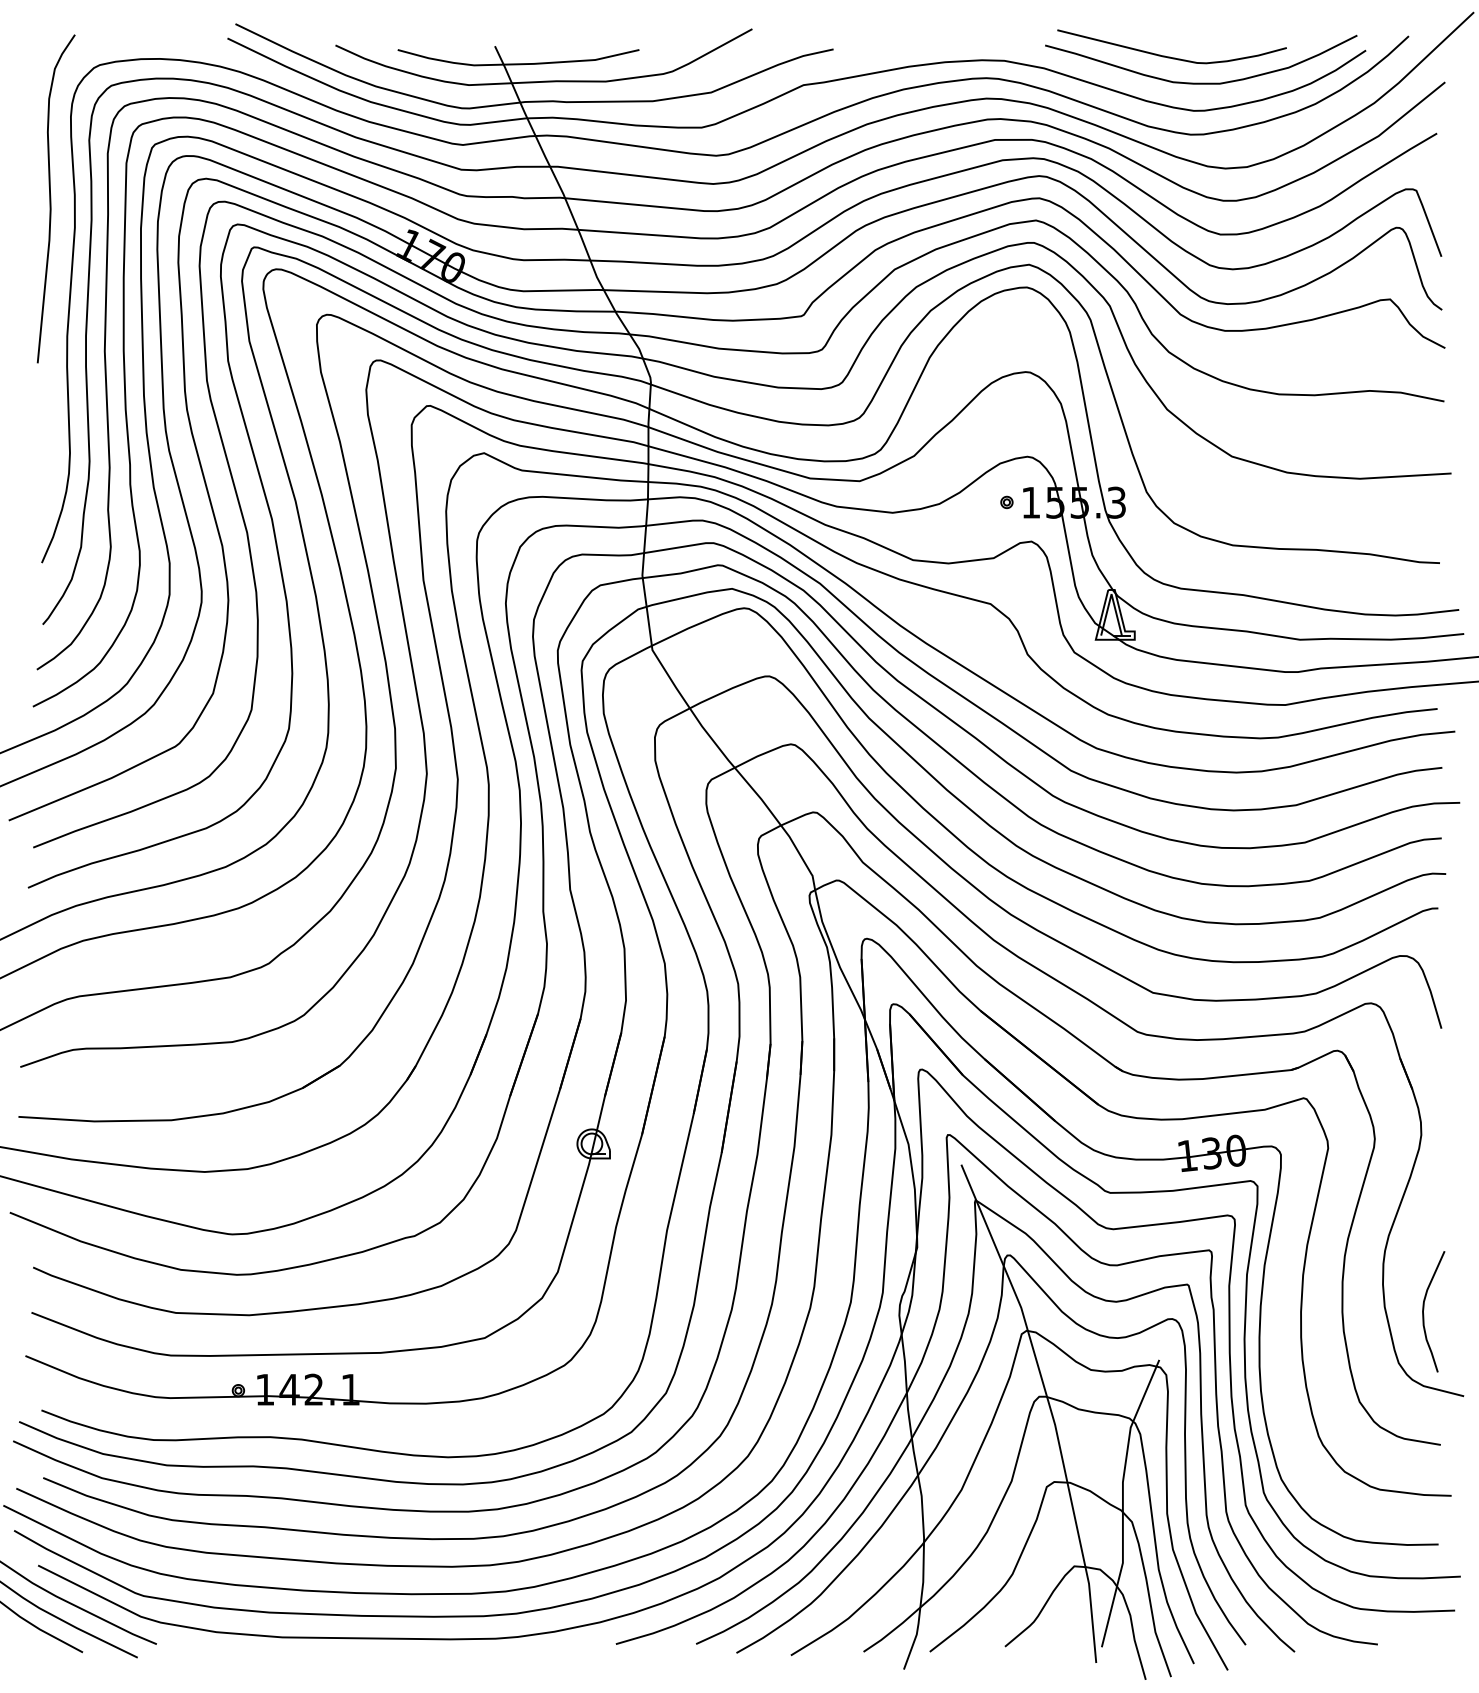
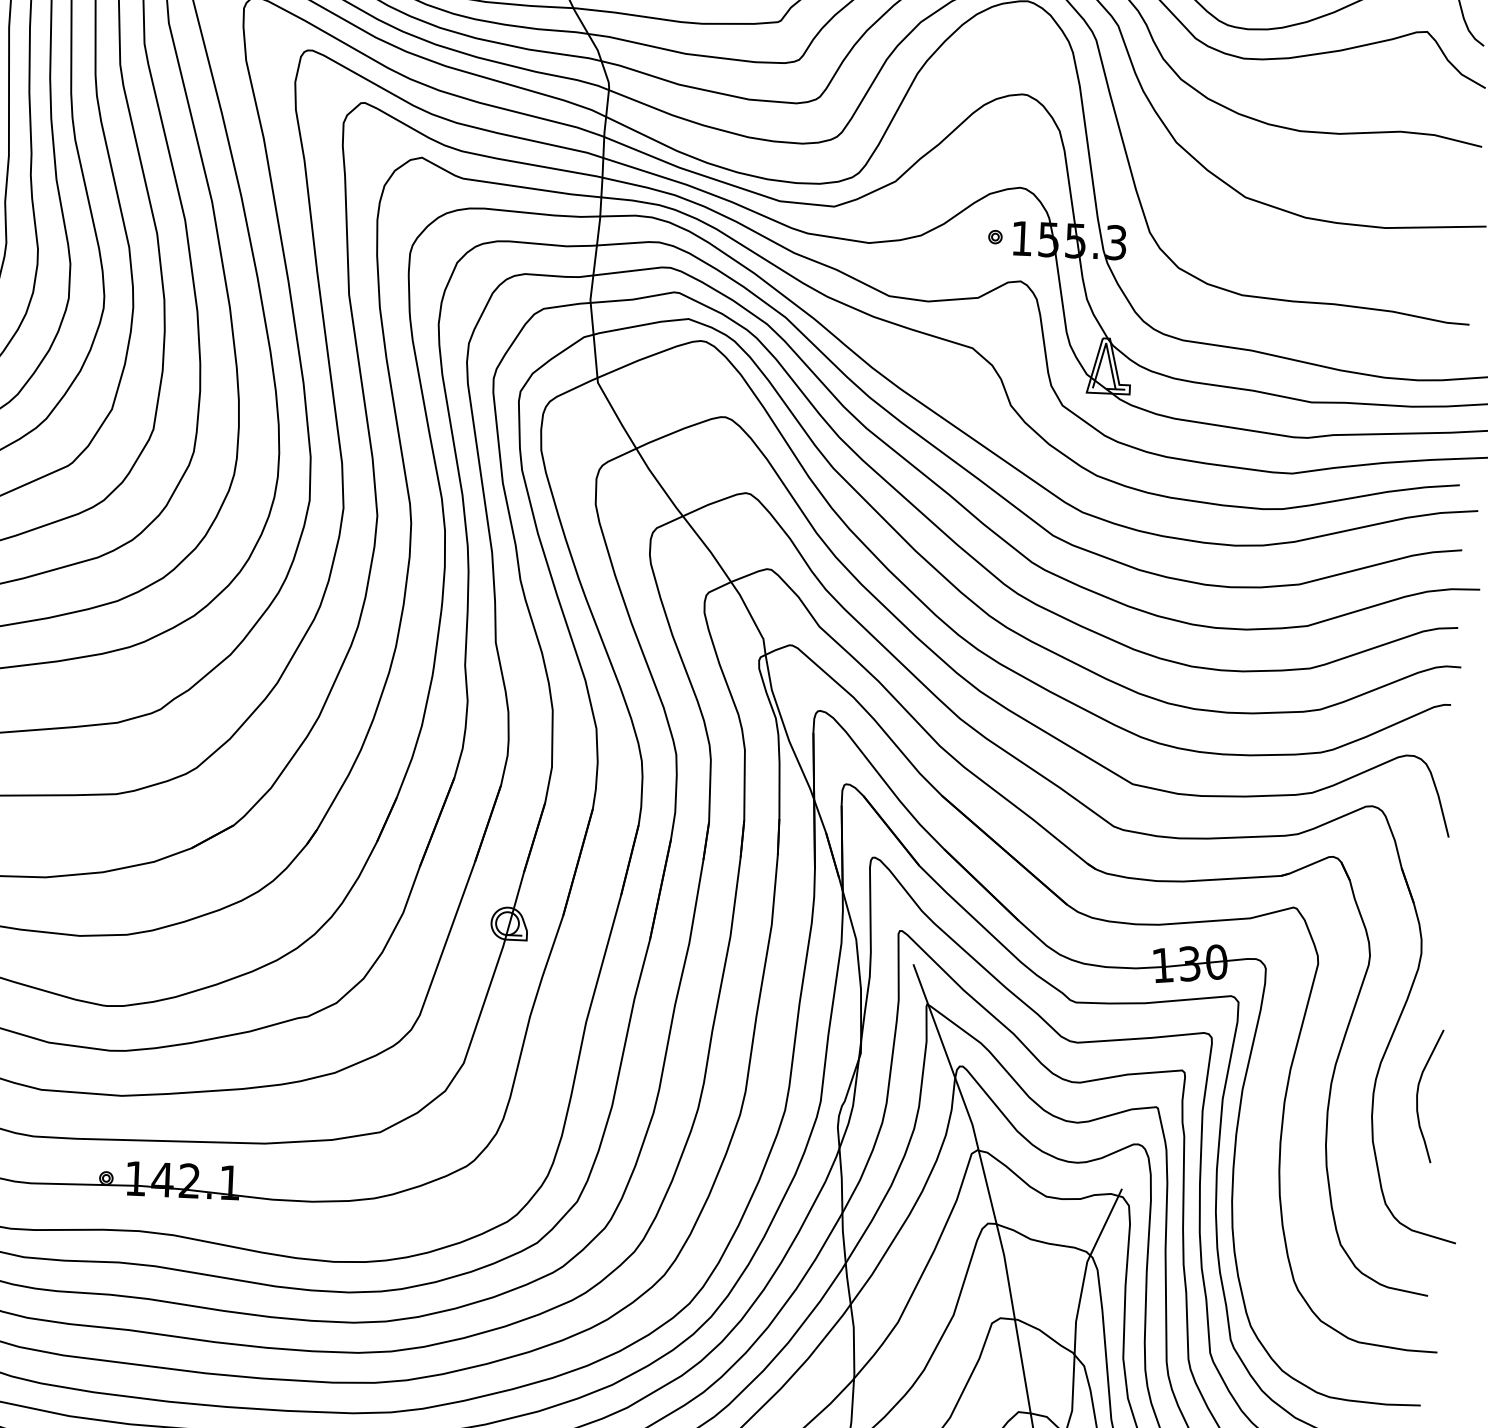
curve: (1424, 1309) -> (1418, 1093), moved

